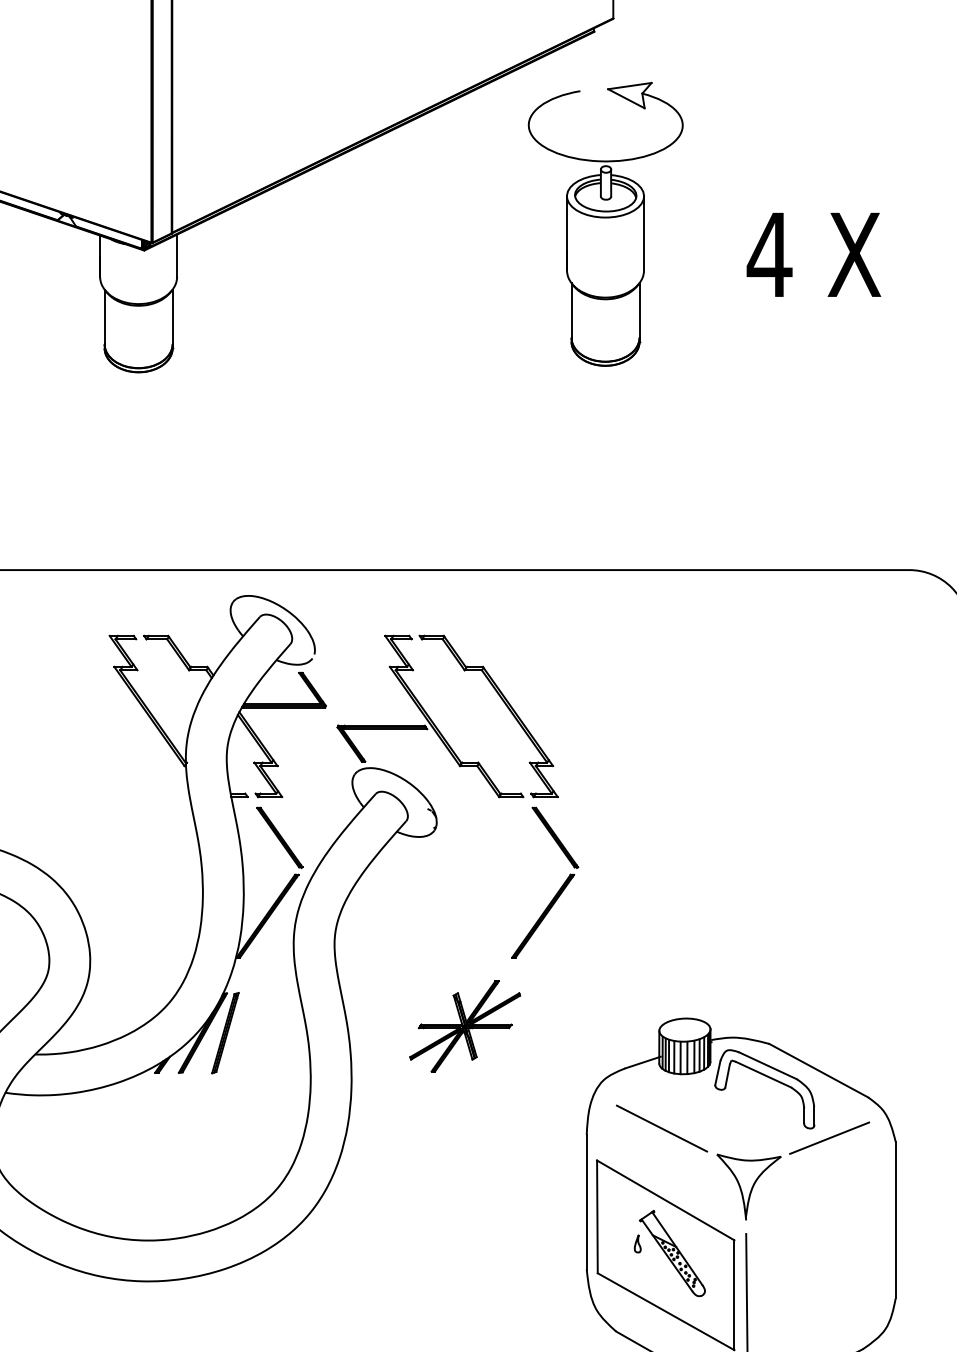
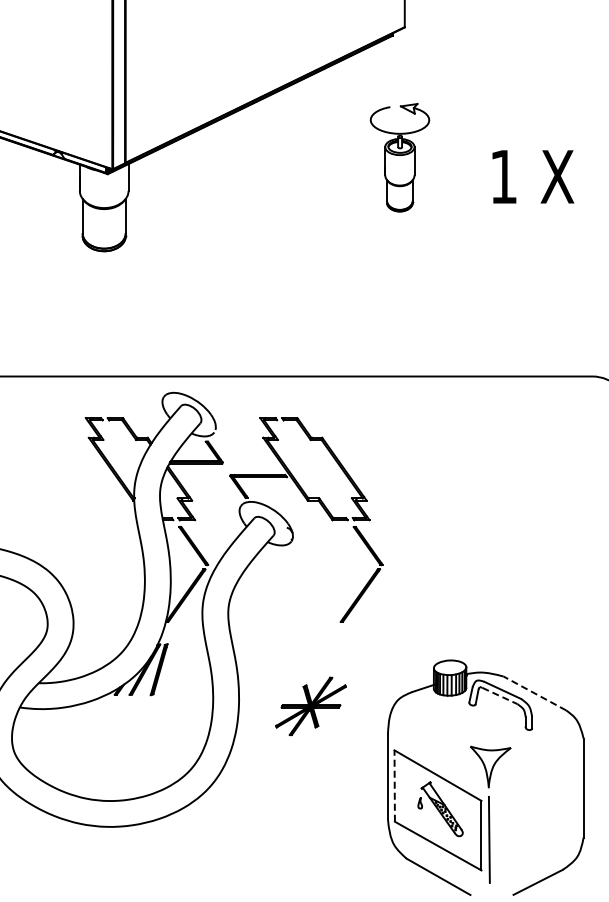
part: (604, 224) -> (399, 157), size x0.6
text: (769, 254) -> (503, 176), 4 -> 1
part: (464, 1024) -> (310, 705), moved
line: (818, 1070) -> (534, 693), solid -> dashed
line: (764, 1075) -> (500, 696), solid -> dashed
line: (661, 1127) -> (435, 729), removed
line: (829, 1138) -> (541, 736), removed
line: (597, 1217) -> (394, 786), solid -> dashed

